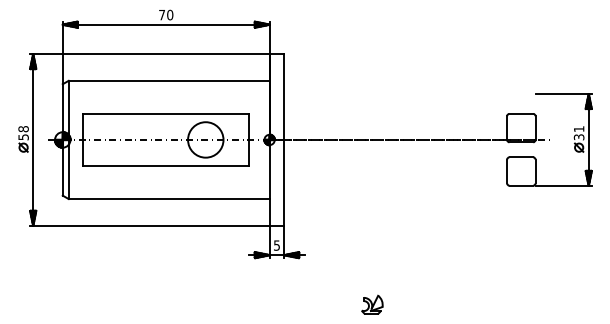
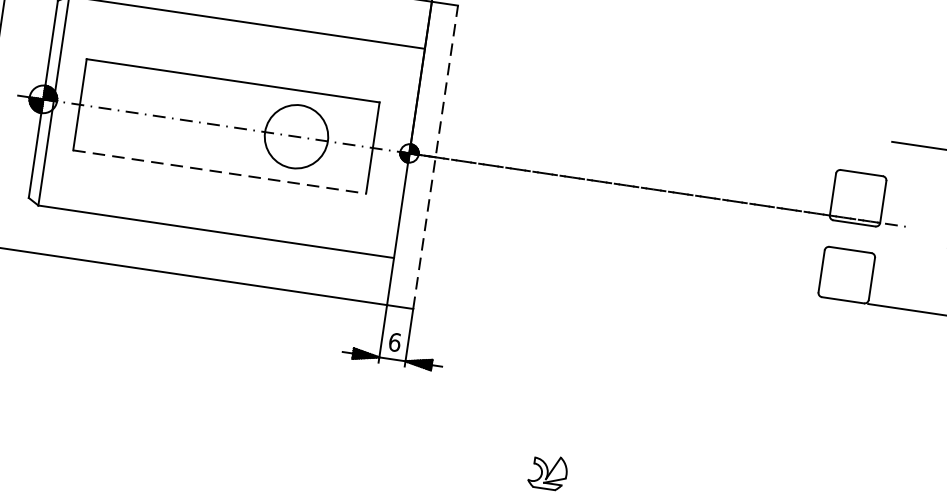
line: (284, 139) -> (435, 156), solid -> dashed
line: (166, 165) -> (220, 171), solid -> dashed
text: (276, 245) -> (394, 342), 5 -> 6

